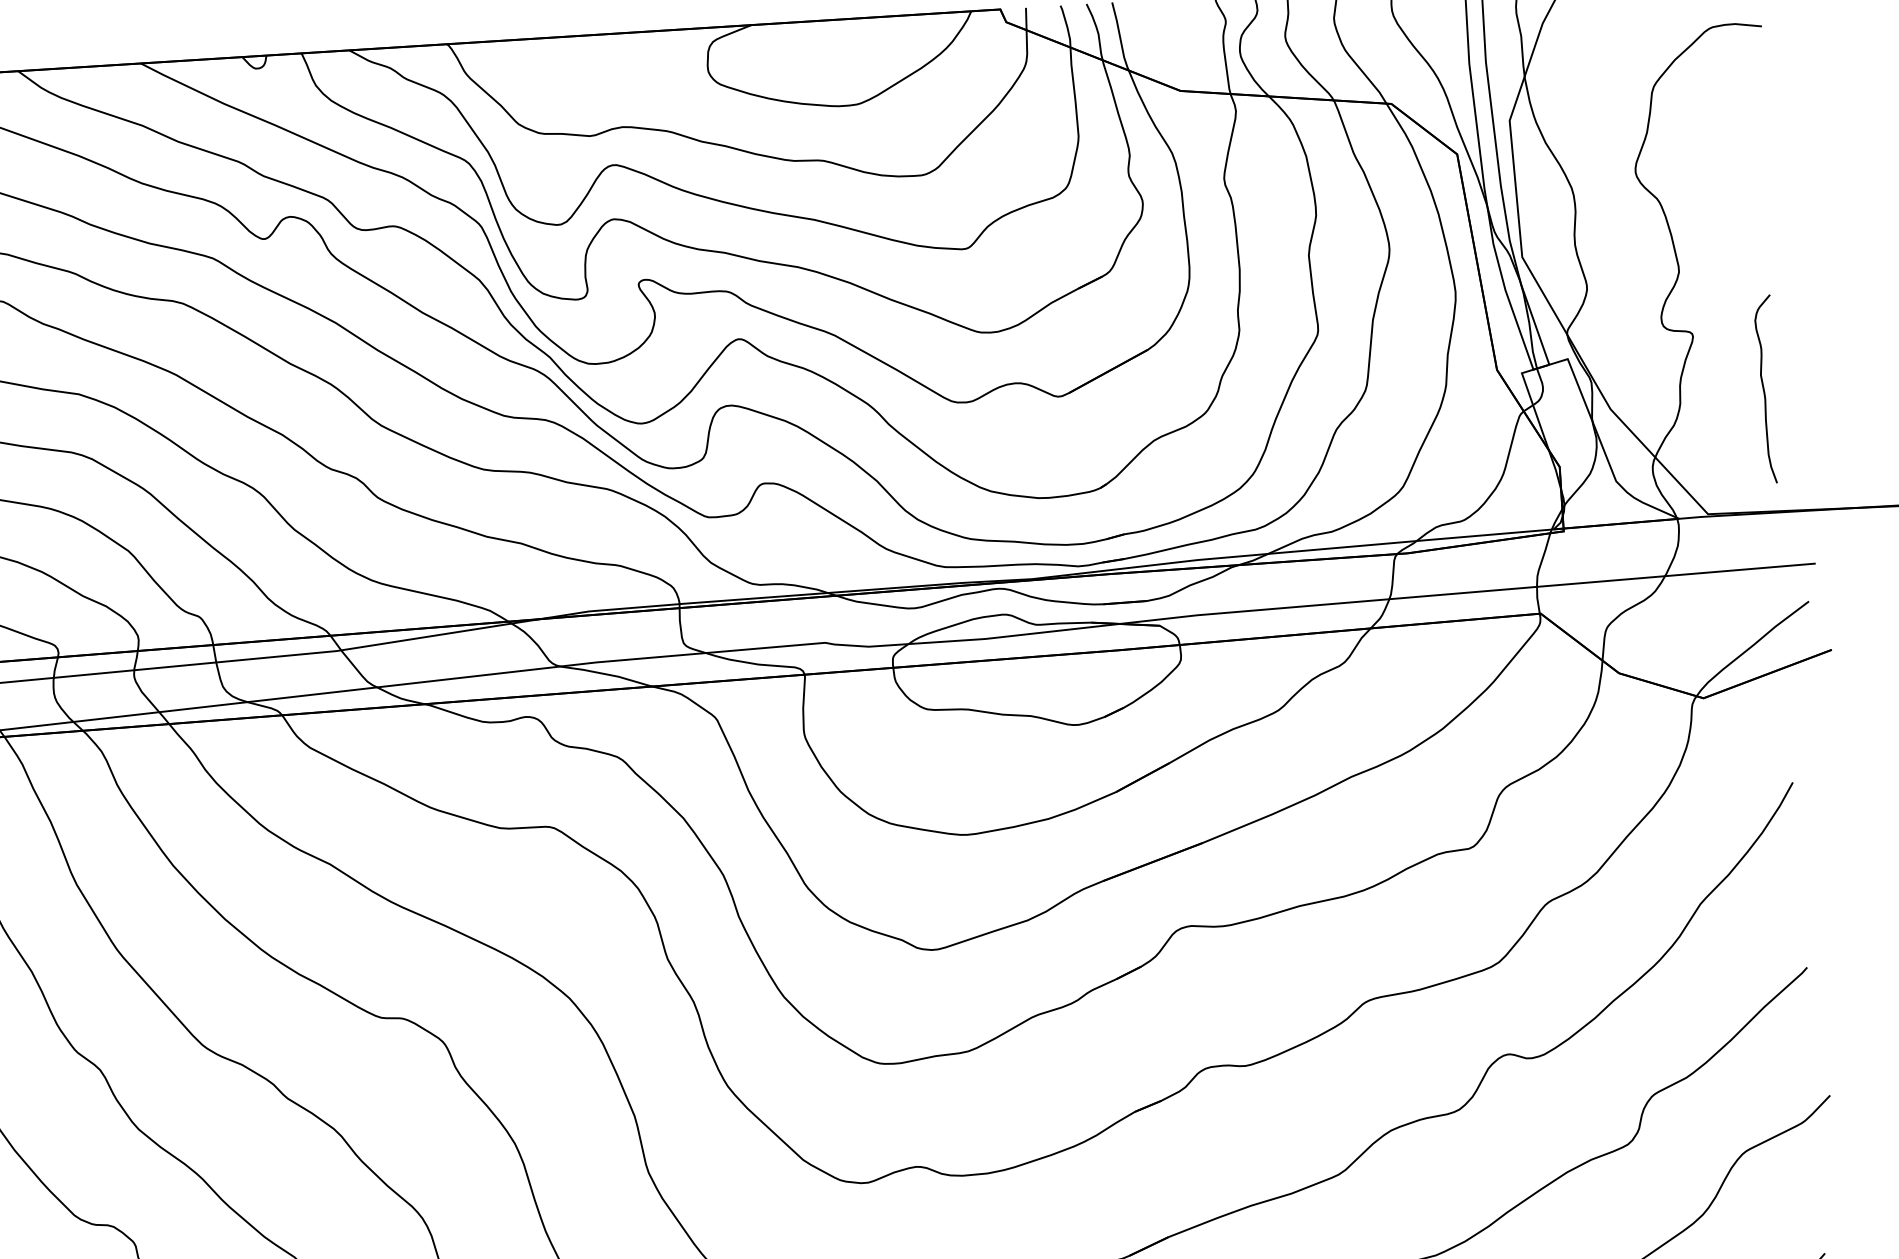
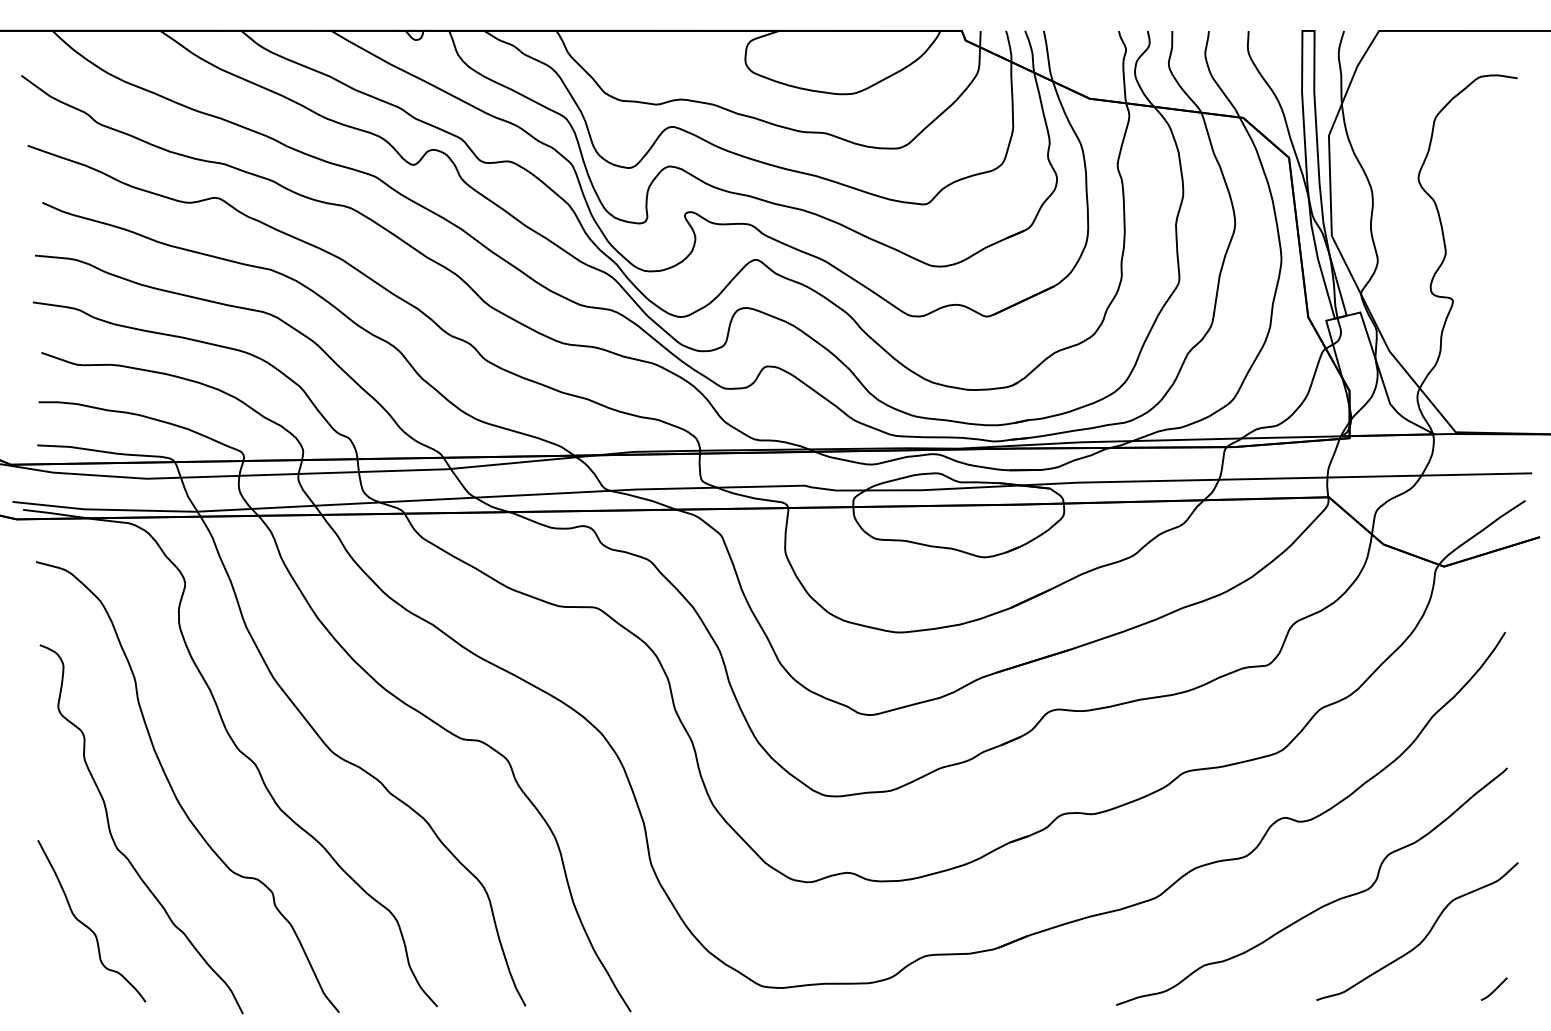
curve: (1765, 389) -> (1503, 343), removed

